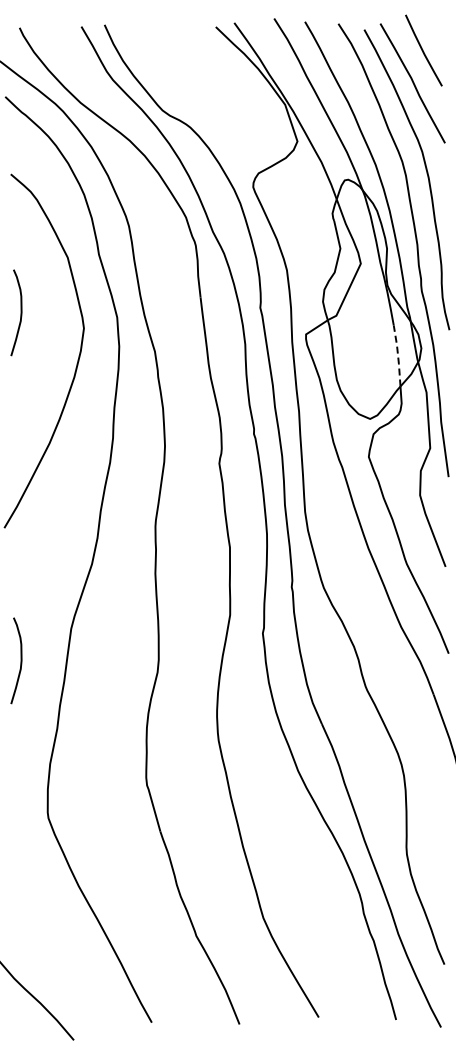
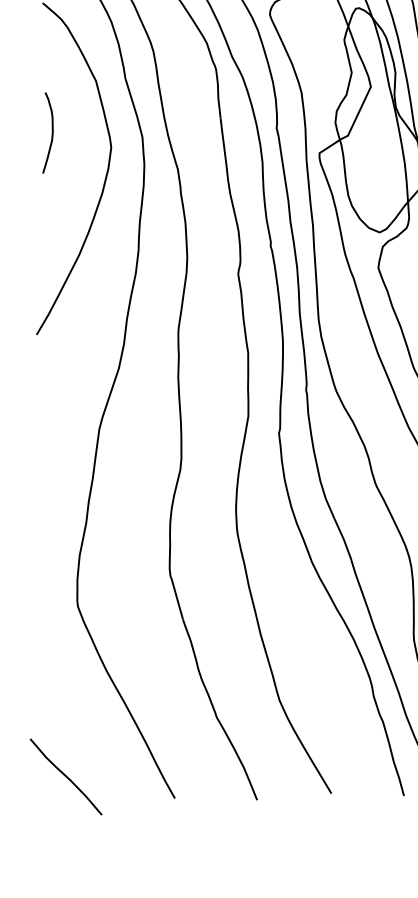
line: (398, 356) -> (406, 173), dashed -> solid
curve: (20, 660) -> (51, 458), removed

